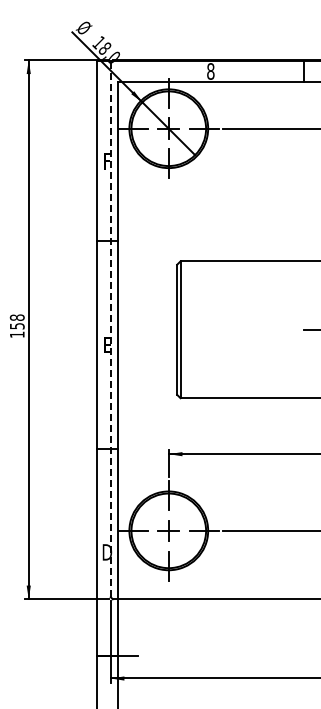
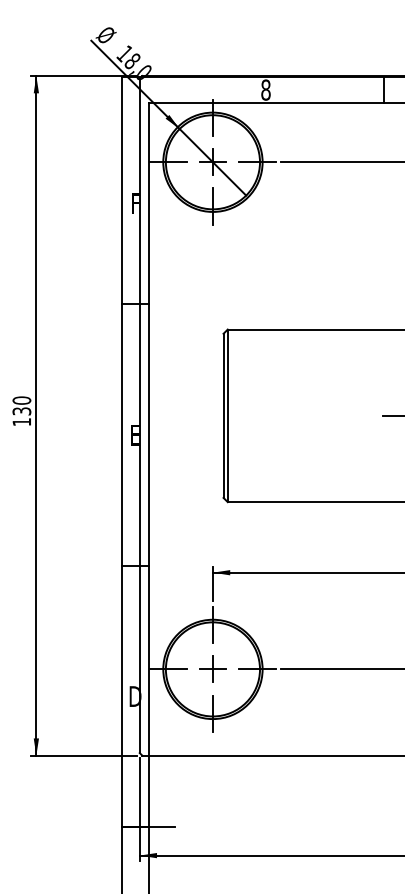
text: (16, 321) -> (20, 405), 158 -> 130
line: (110, 330) -> (139, 416), dashed -> solid

